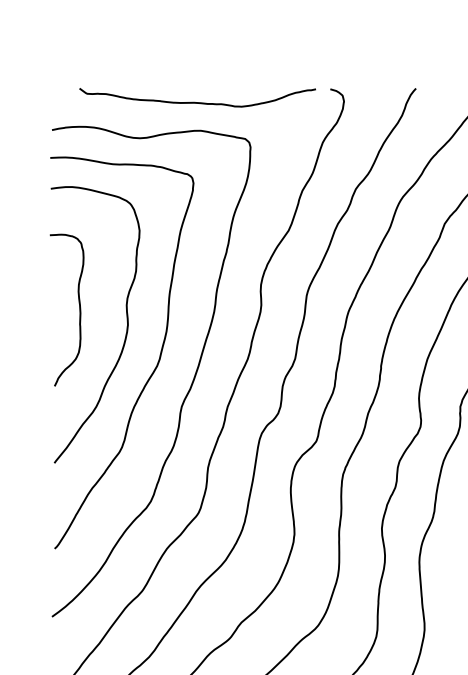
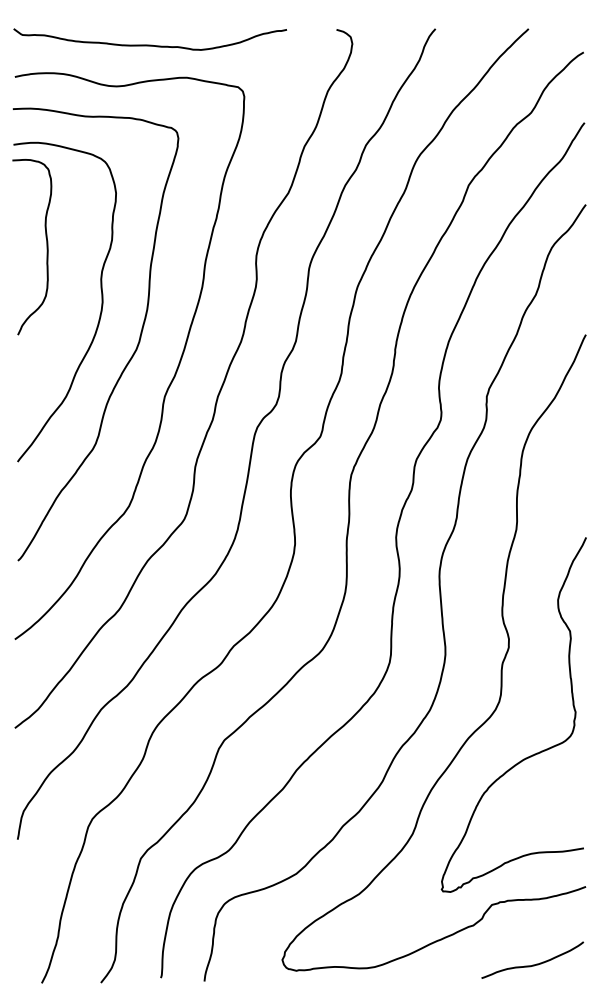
curve: (197, 101) -> (149, 44), moved
curve: (79, 310) -> (46, 247), moved

